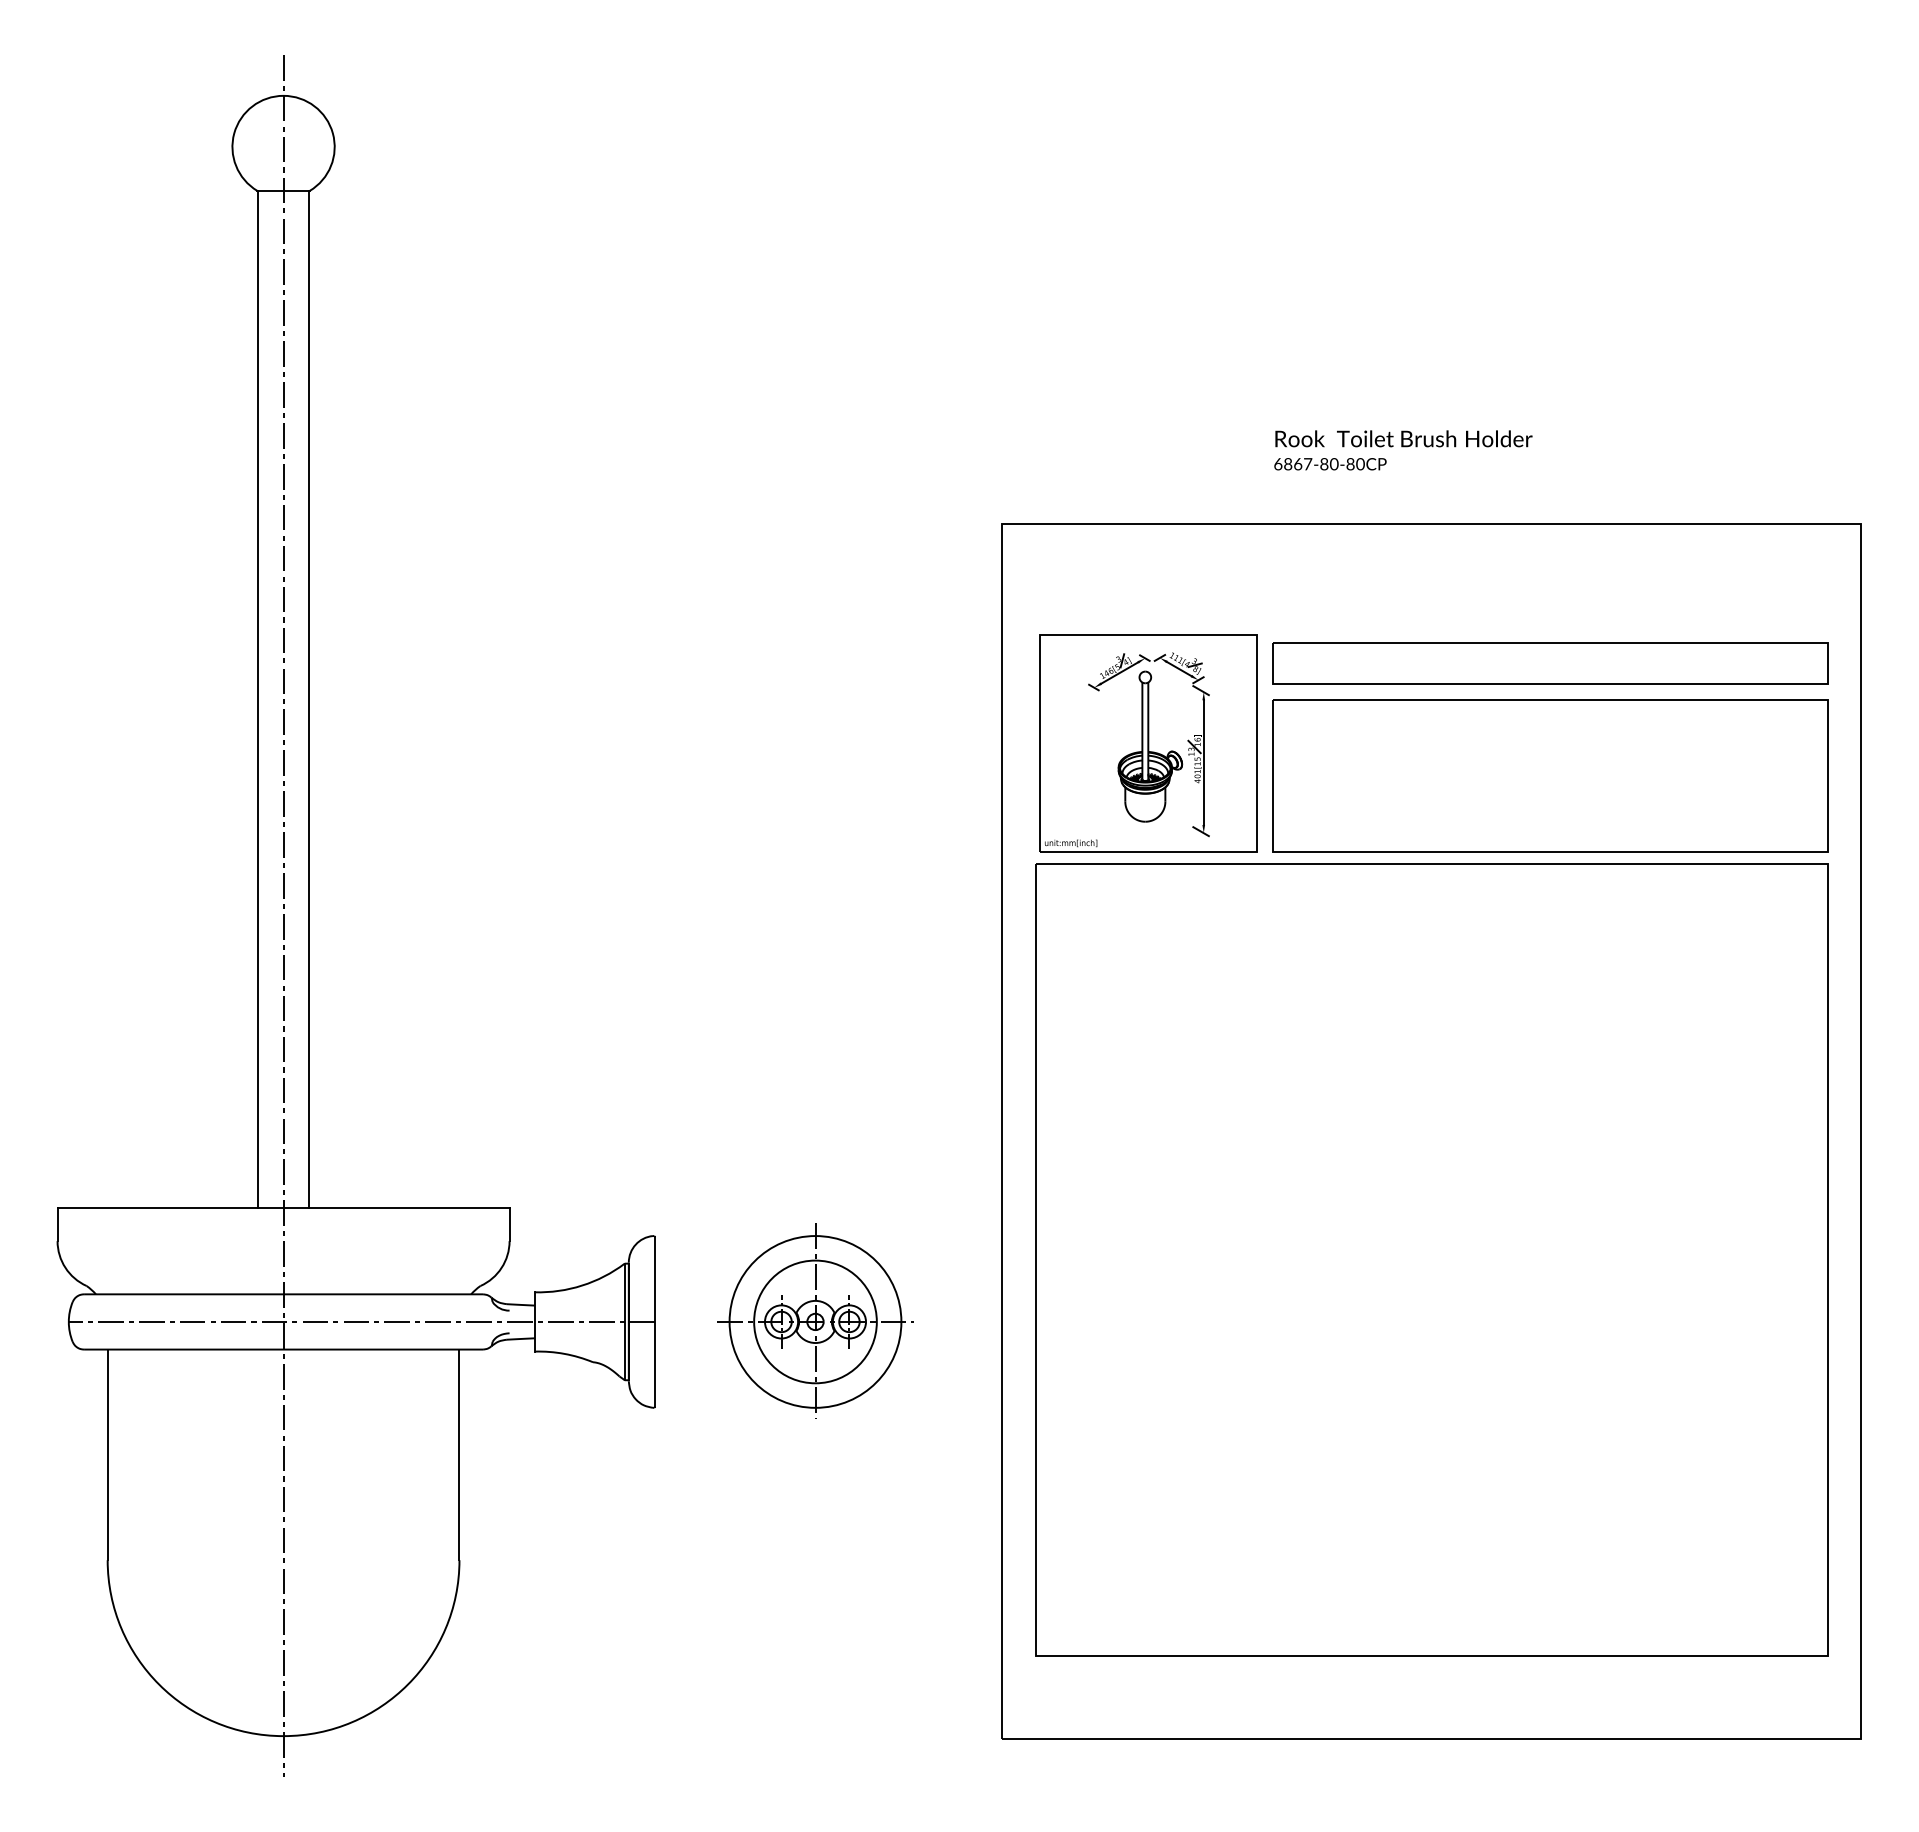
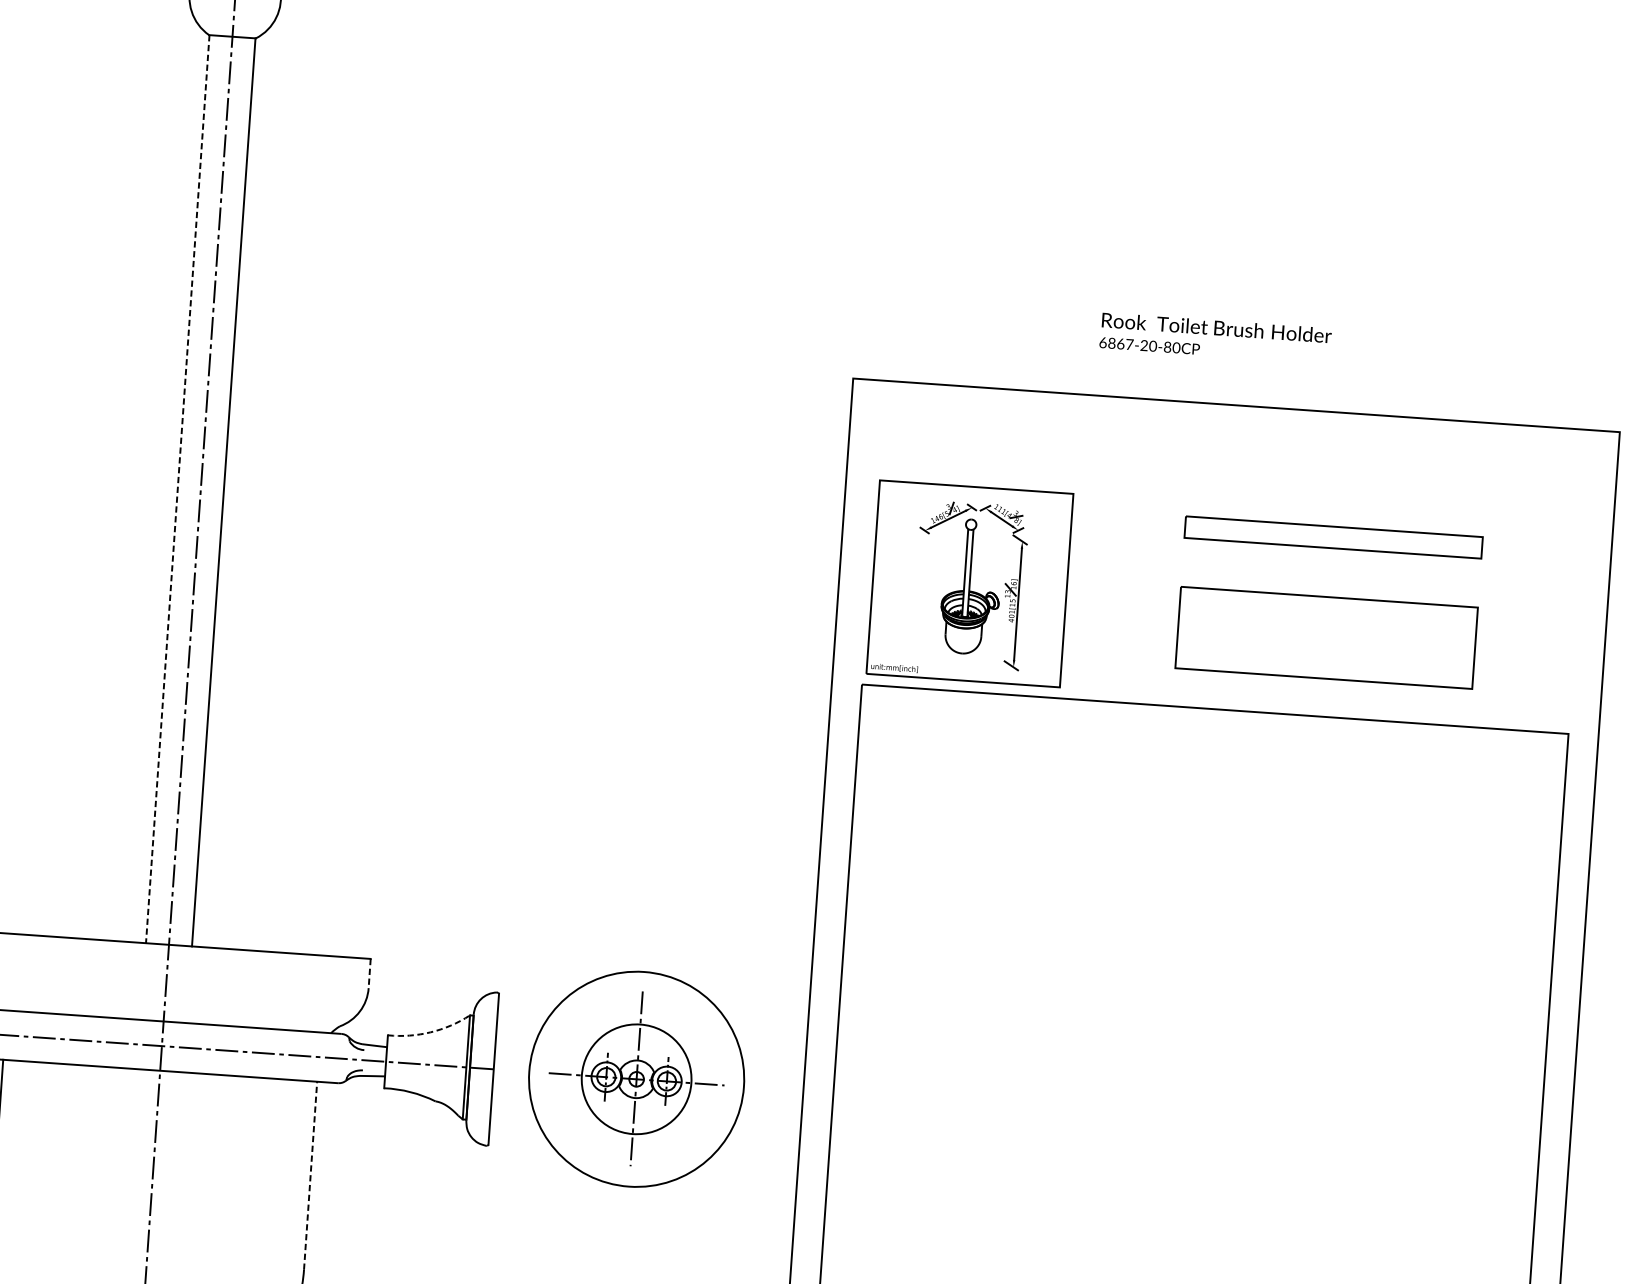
text: (1324, 464) -> (1144, 345), 6867-80-80CP -> 6867-20-80CP
part: (1550, 663) -> (1333, 537), size x0.6
line: (257, 699) -> (177, 489), solid -> dashed
part: (1550, 775) -> (1326, 637), size x0.6
line: (509, 1225) -> (369, 974), solid -> dashed
arc: (582, 1285) -> (430, 1032), solid -> dashed
circle: (815, 1321) -> (636, 1078), size x1.4
line: (459, 1454) -> (310, 1175), solid -> dashed

